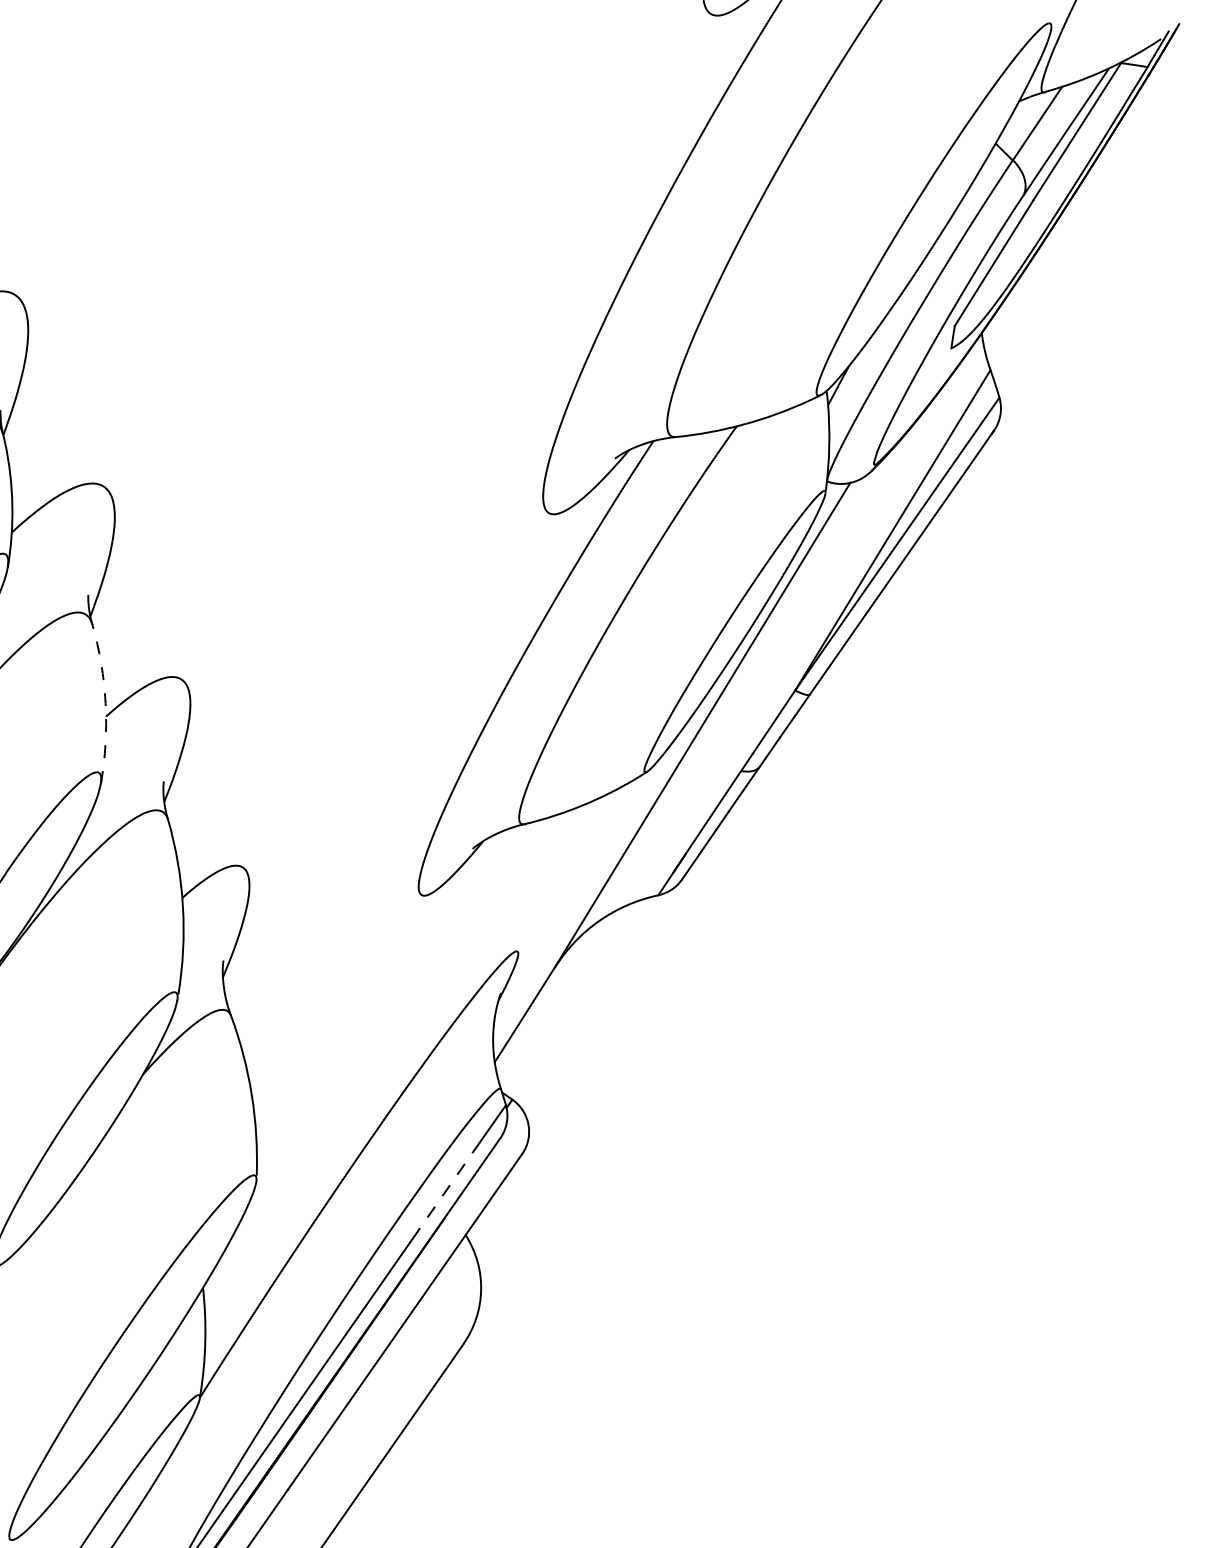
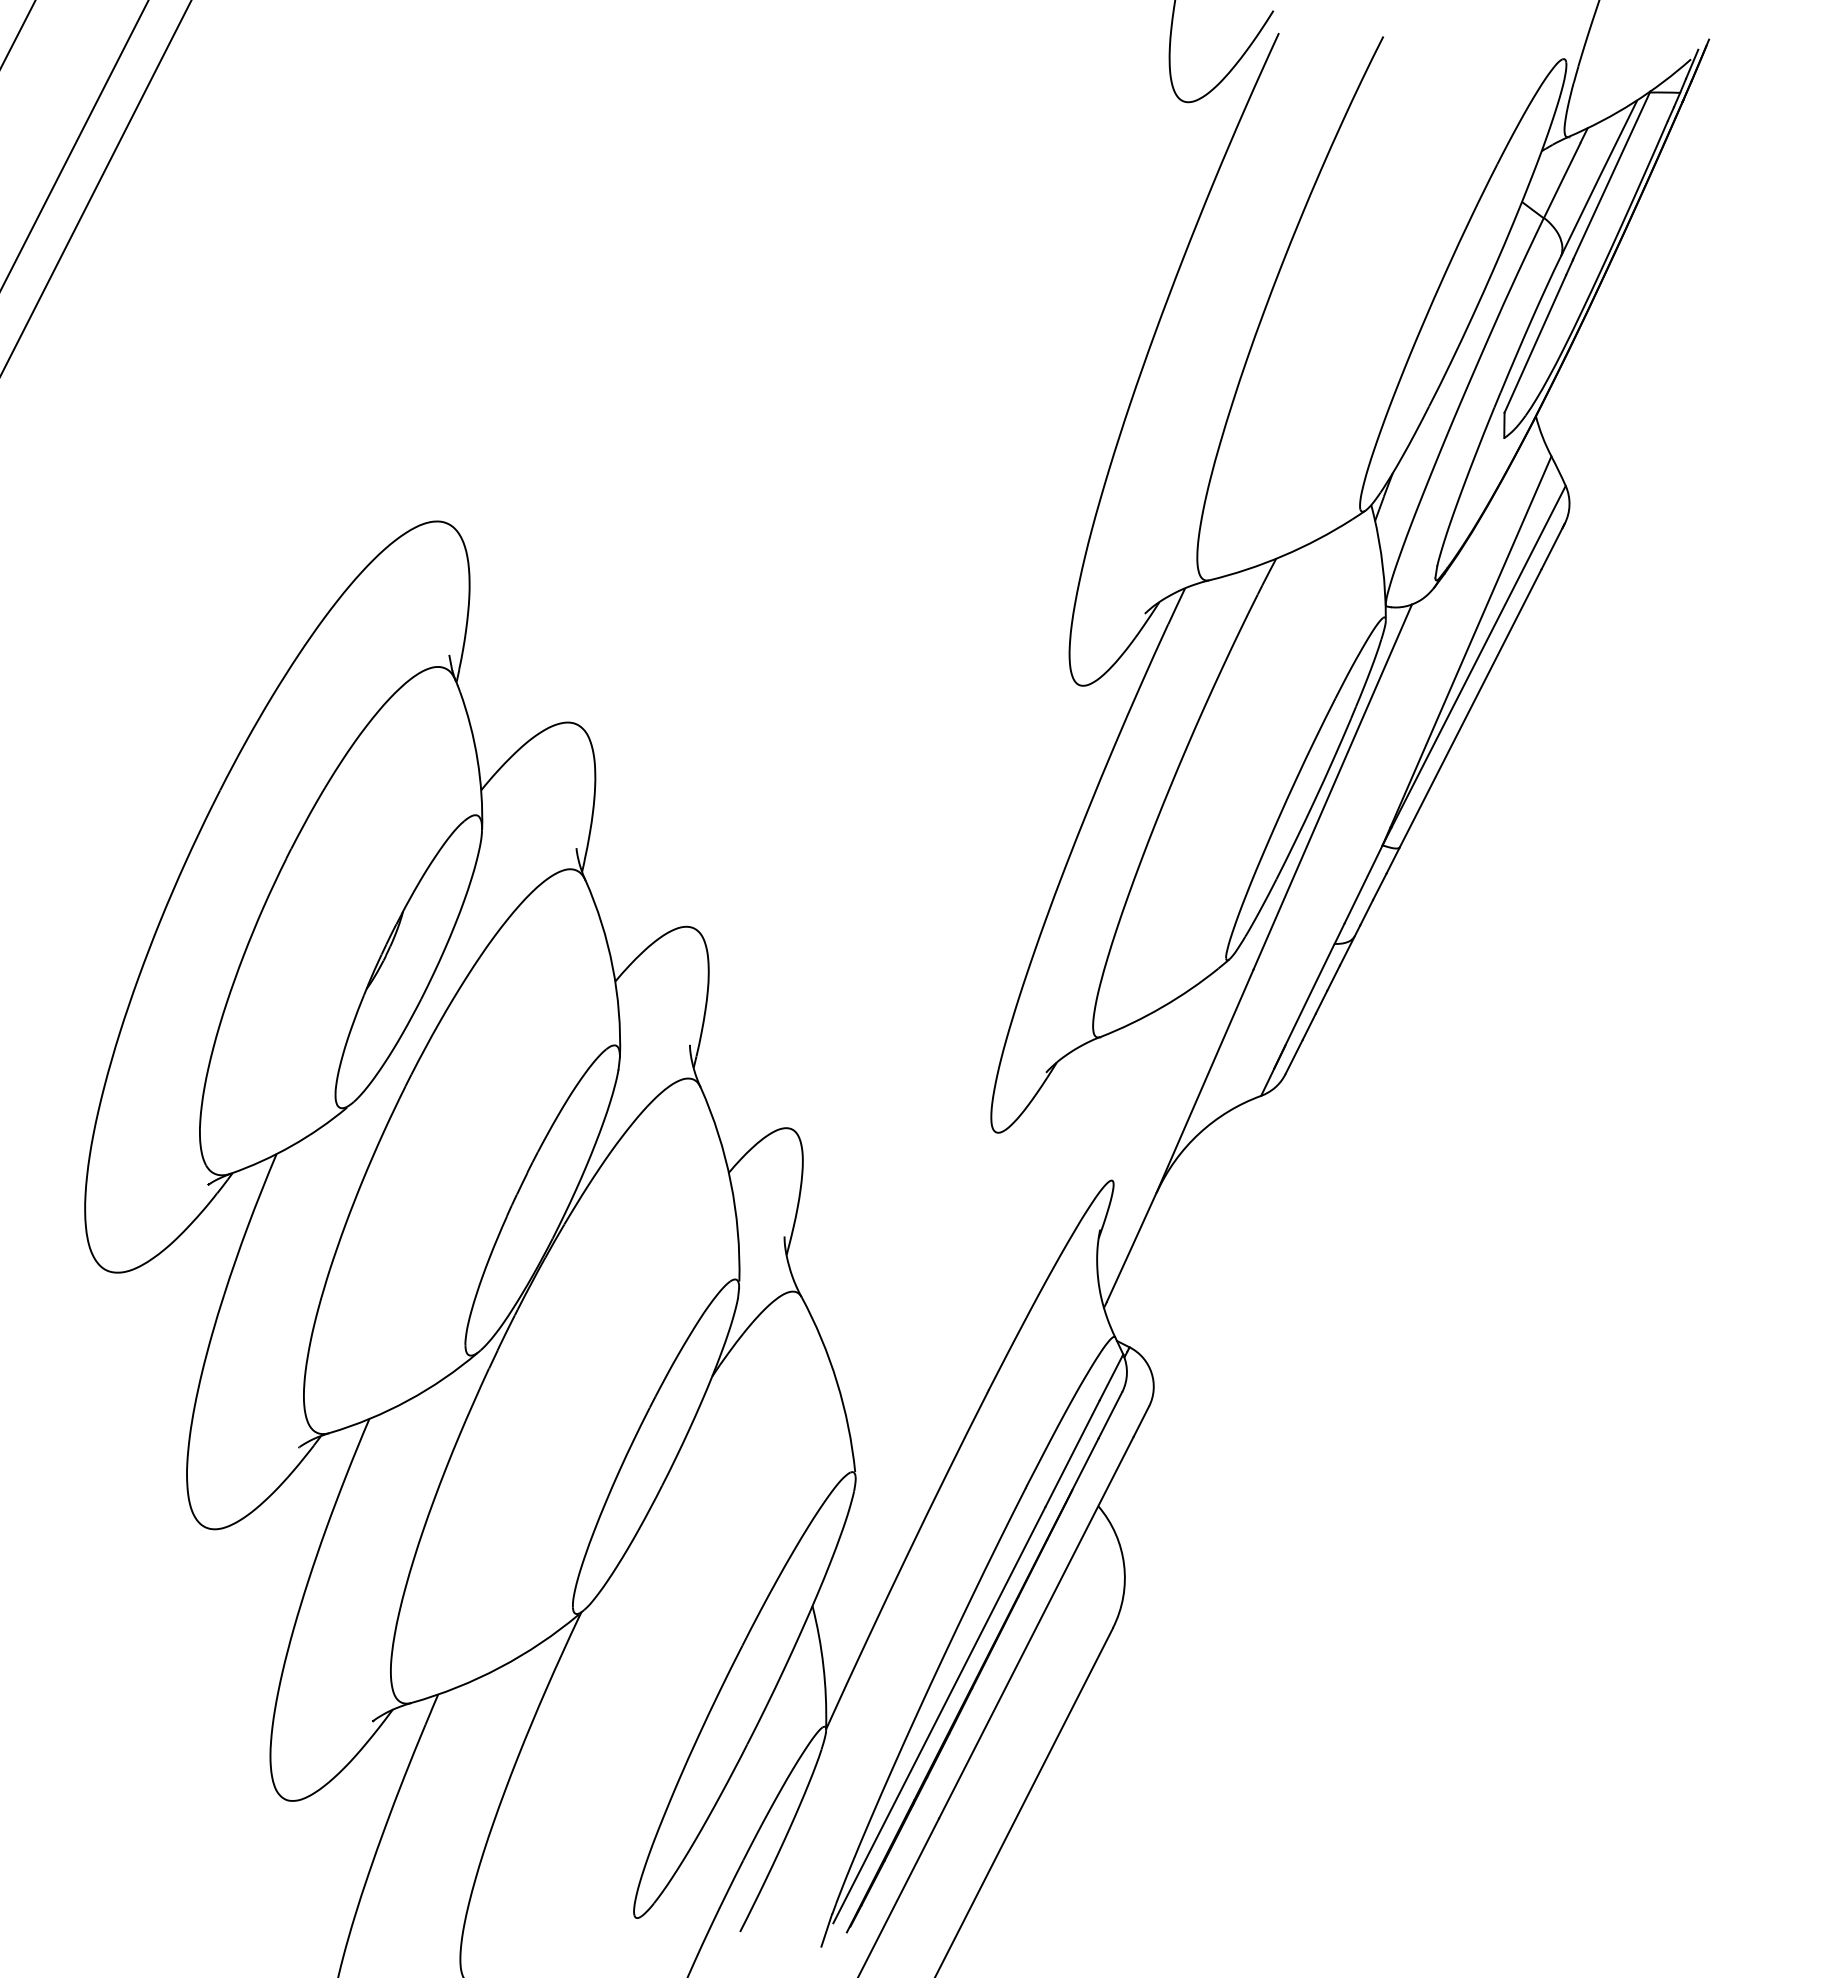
arc: (105, 703) -> (612, 967), dashed -> solid
line: (449, 1185) -> (1072, 1453), dashed -> solid

